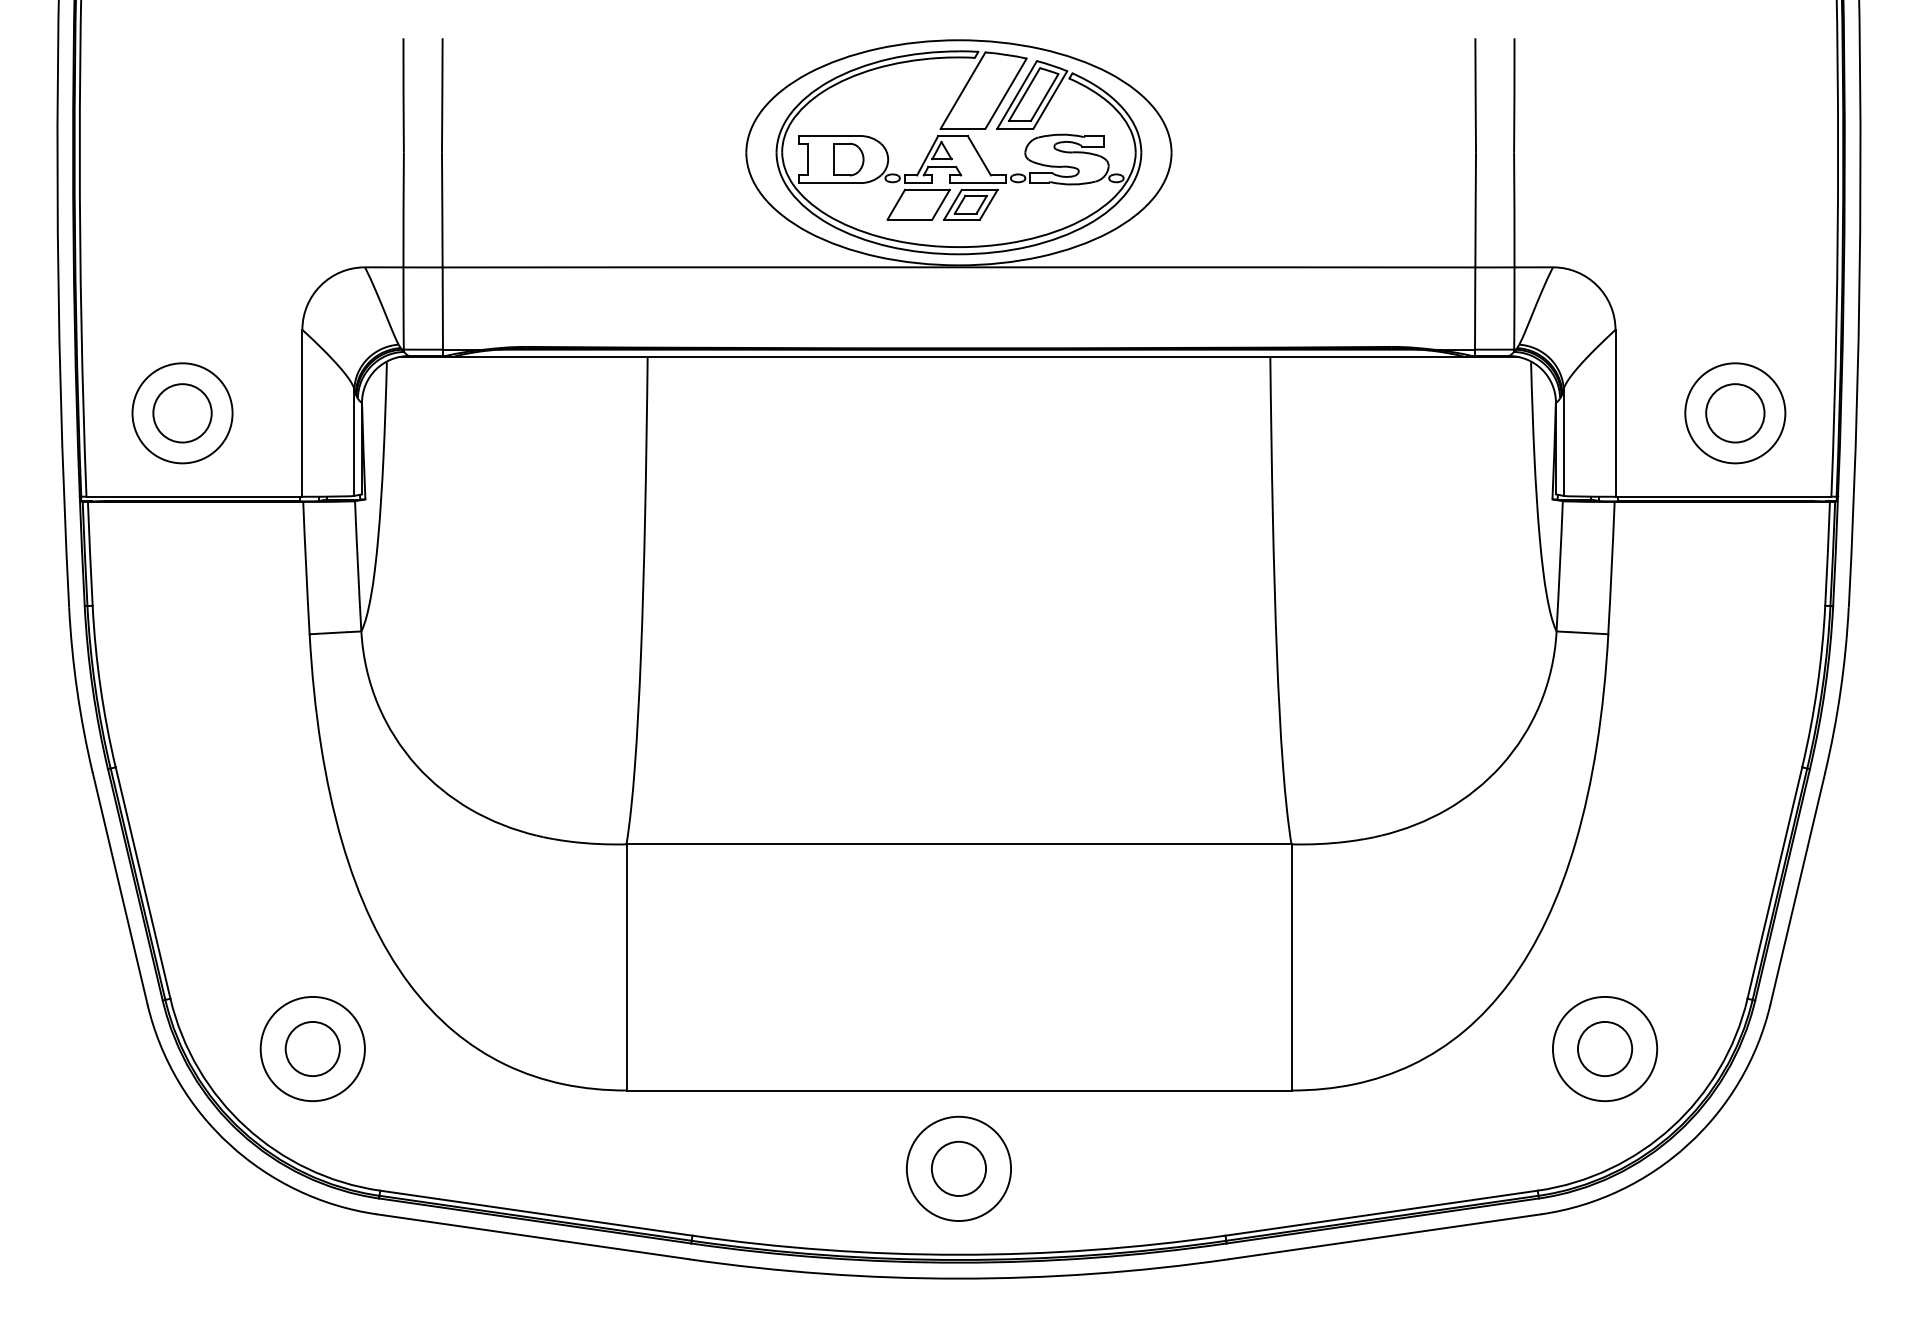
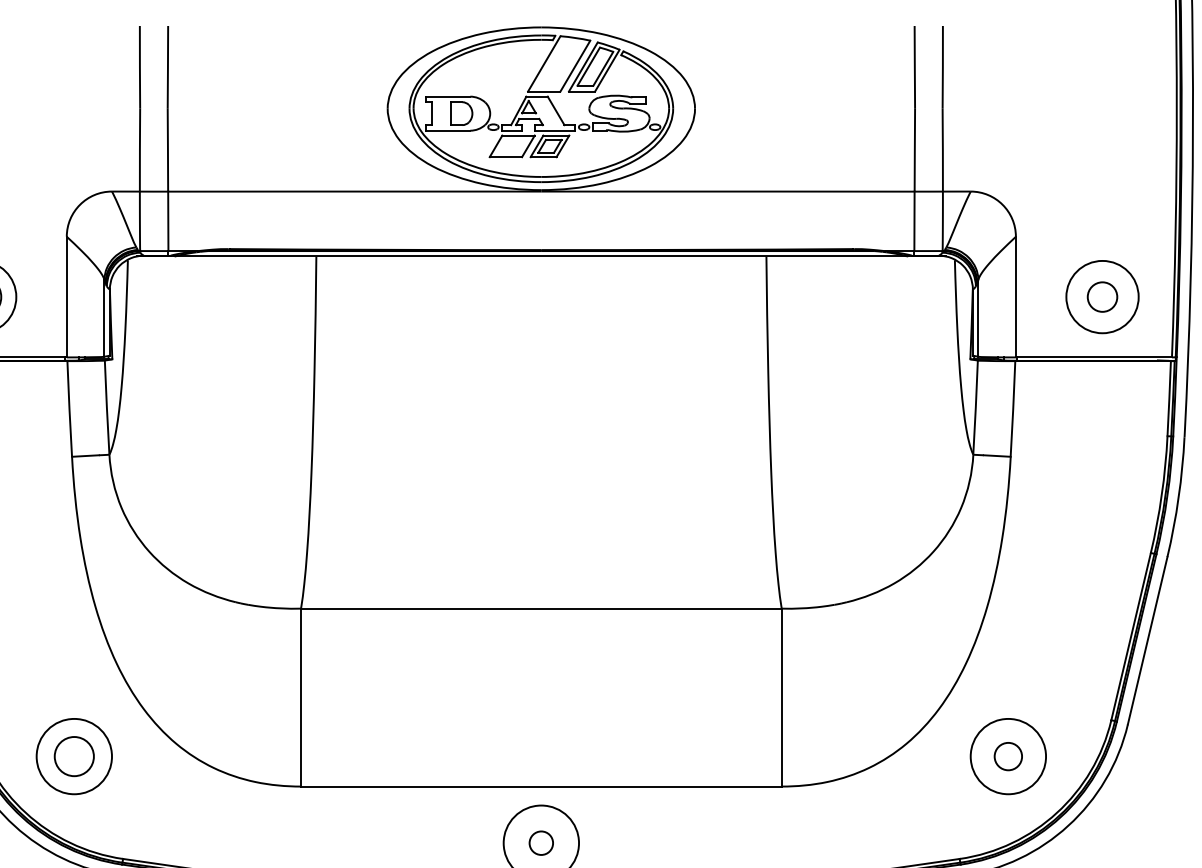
circle: (1735, 413) -> (1102, 297), size x0.7
circle: (1604, 1048) -> (1007, 756), size x0.7
circle: (958, 1168) -> (541, 842), size x0.6

